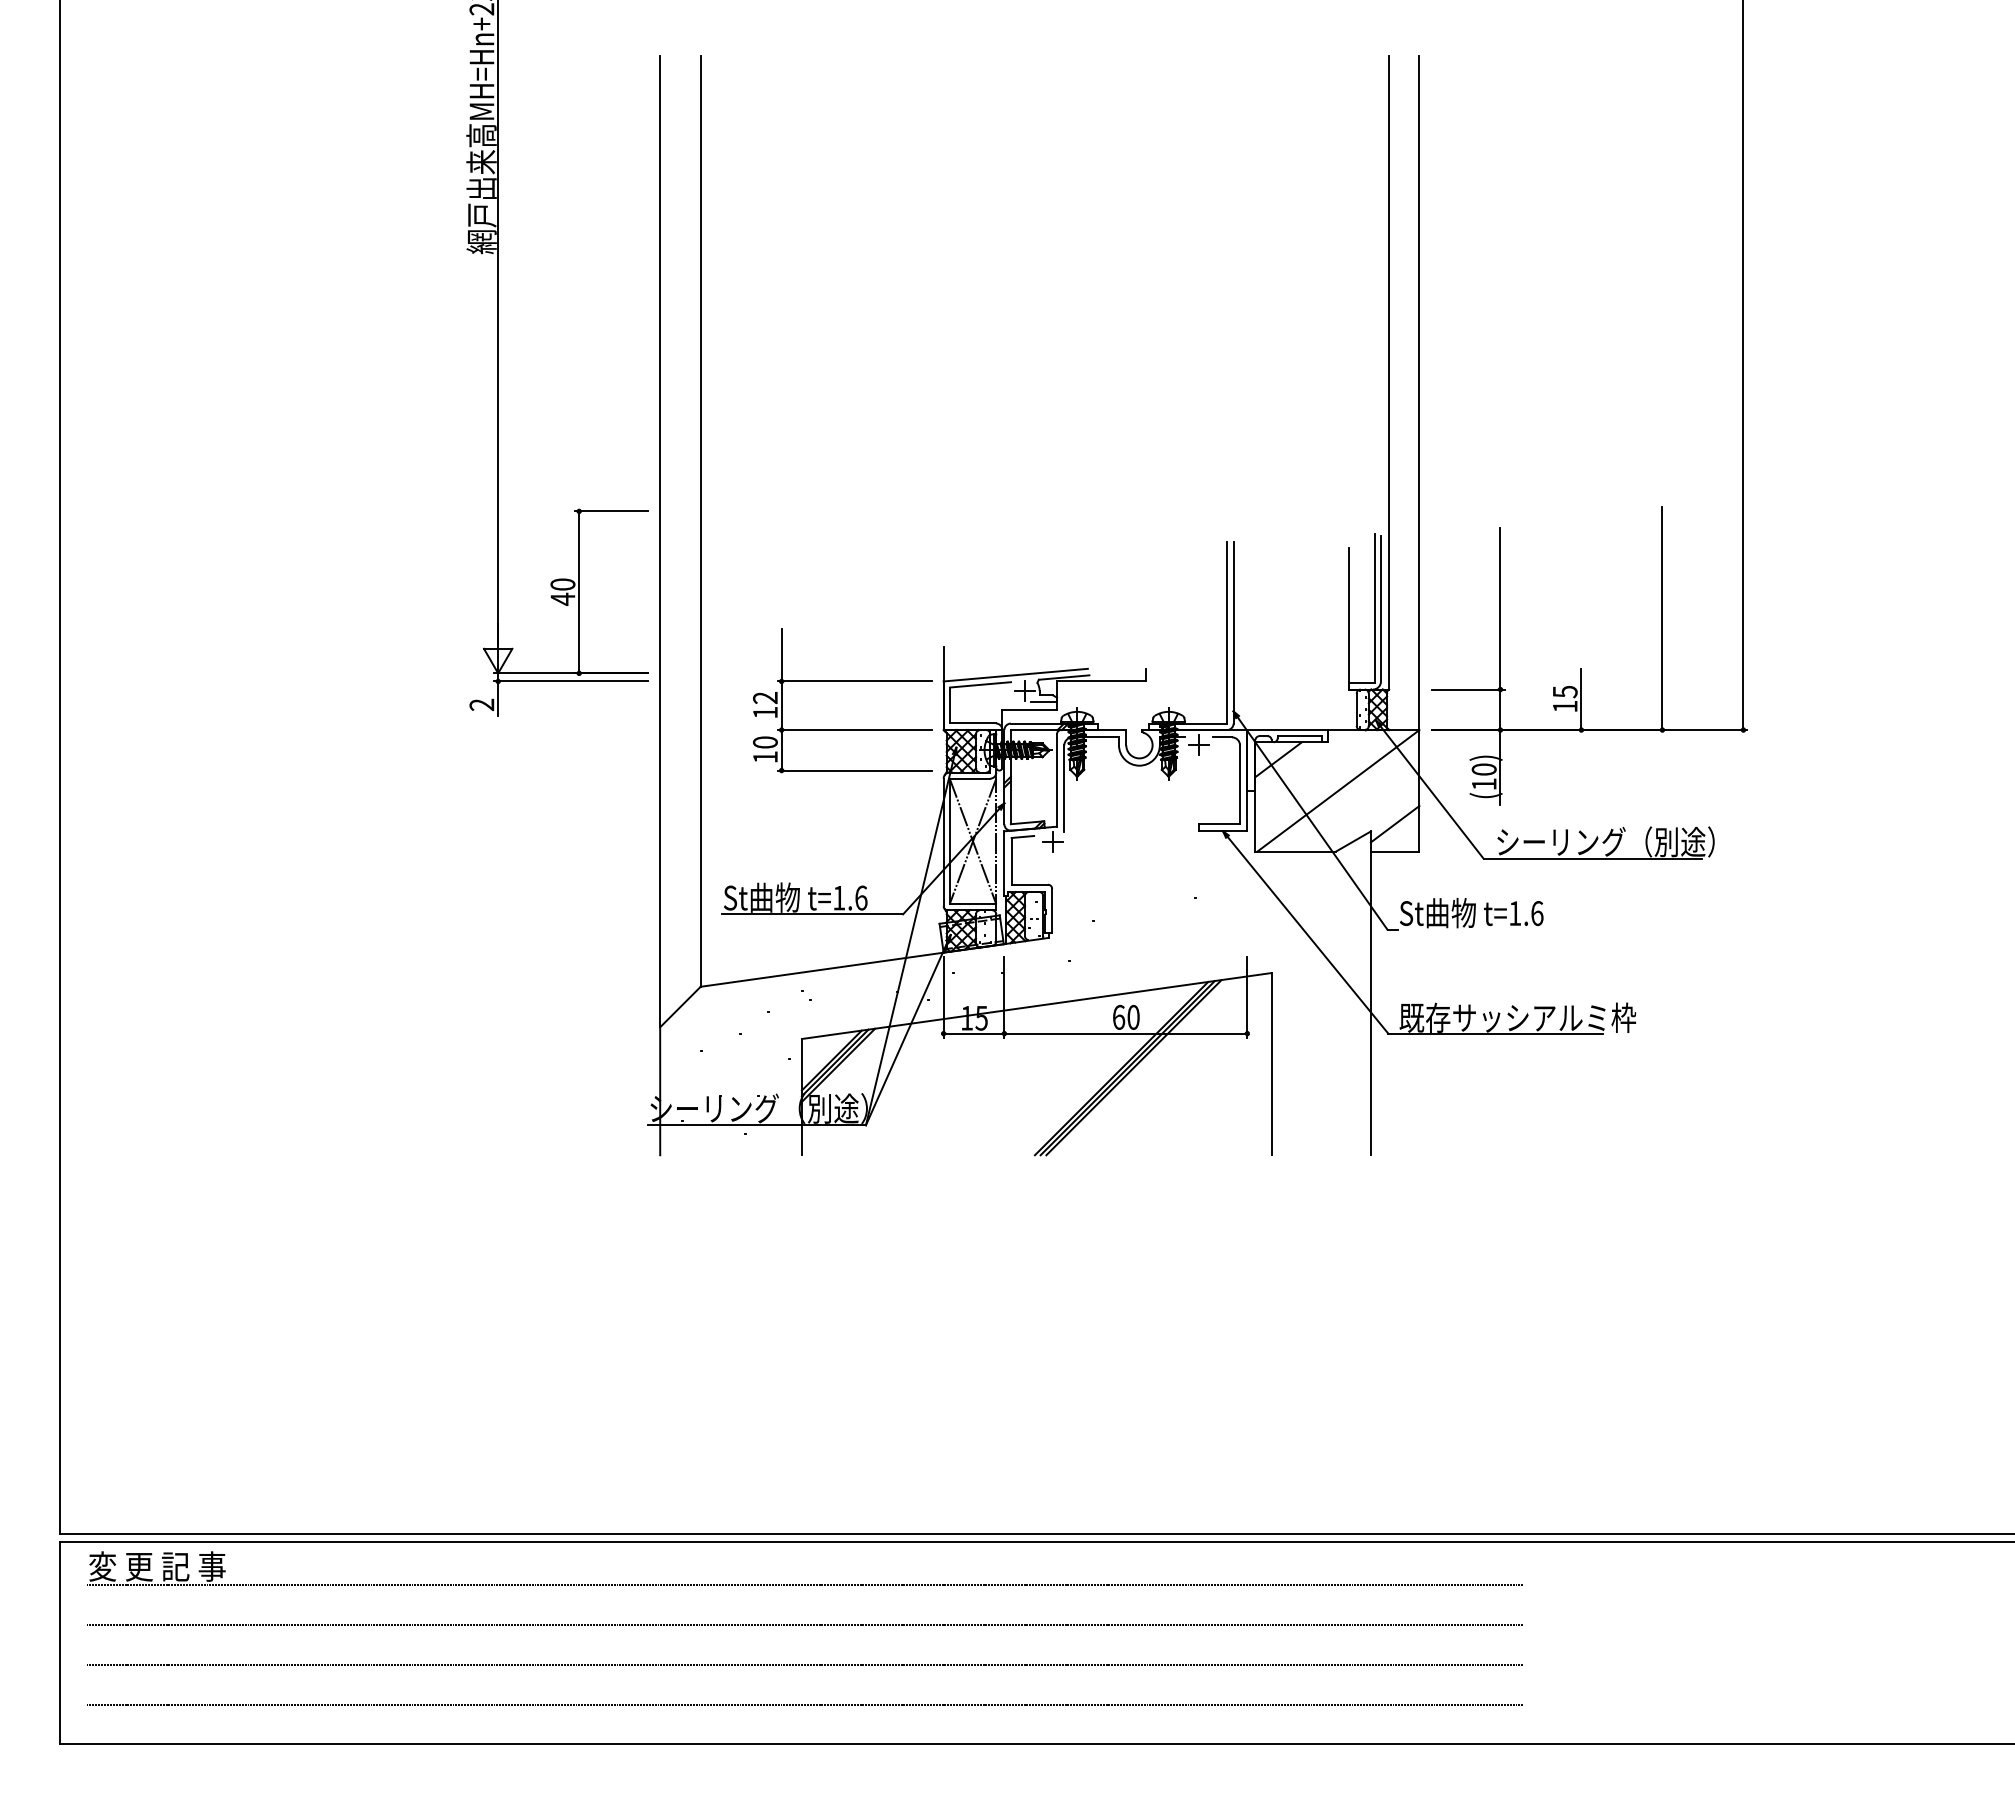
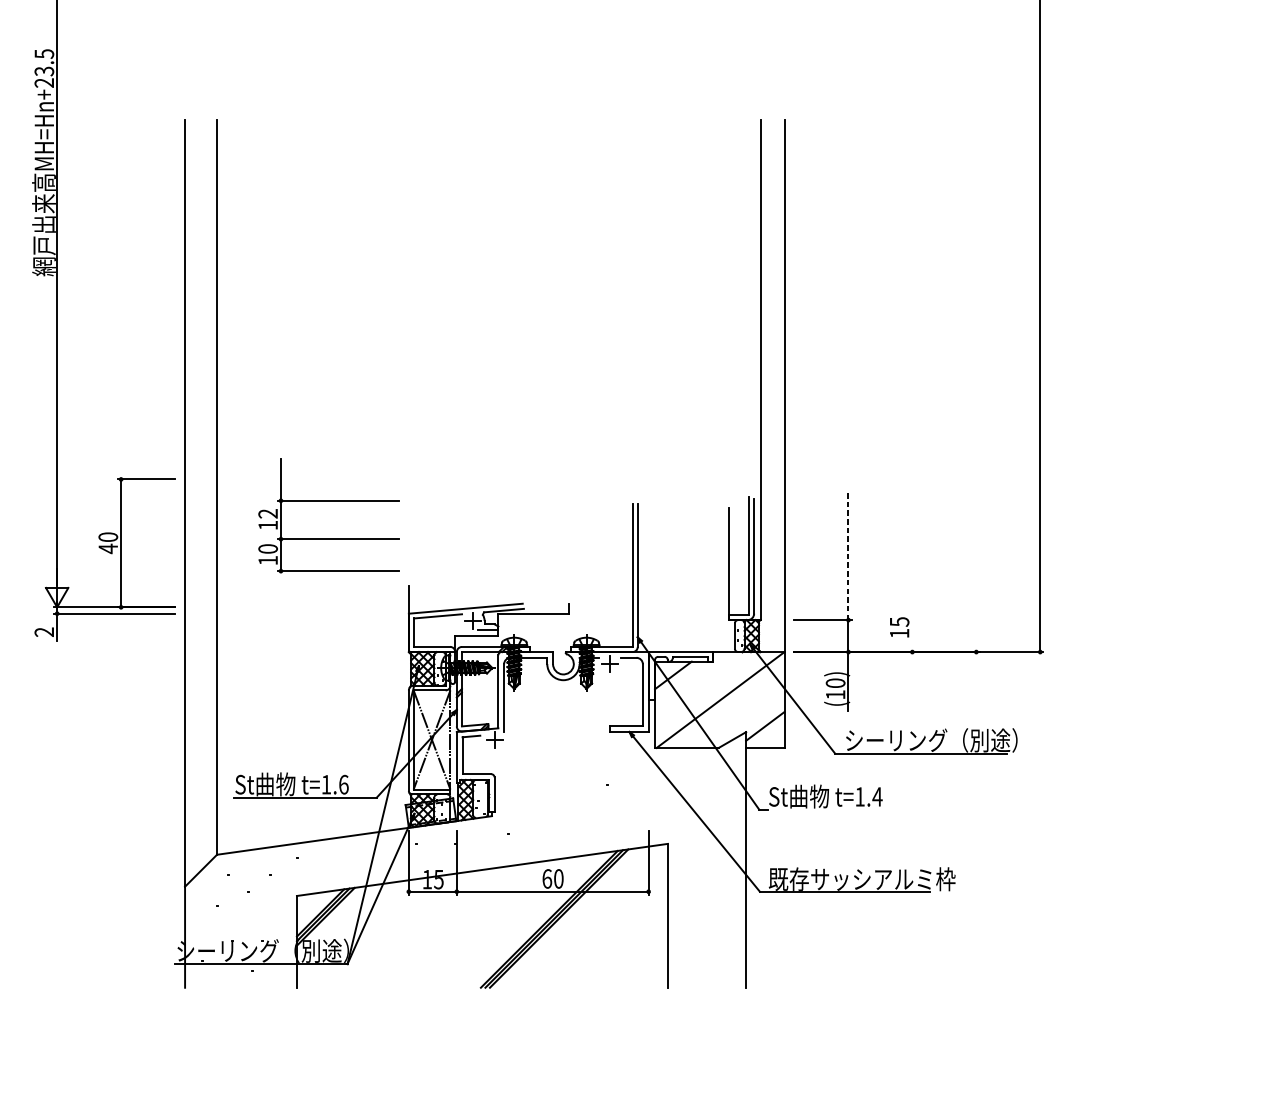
line: (1500, 608) -> (848, 556), solid -> dashed
line: (1662, 618) -> (976, 563), removed
part: (842, 681) -> (329, 500), moved
line: (1581, 699) -> (912, 627), removed
text: (1536, 913) -> (876, 796), t=1.6 -> t=1.4

